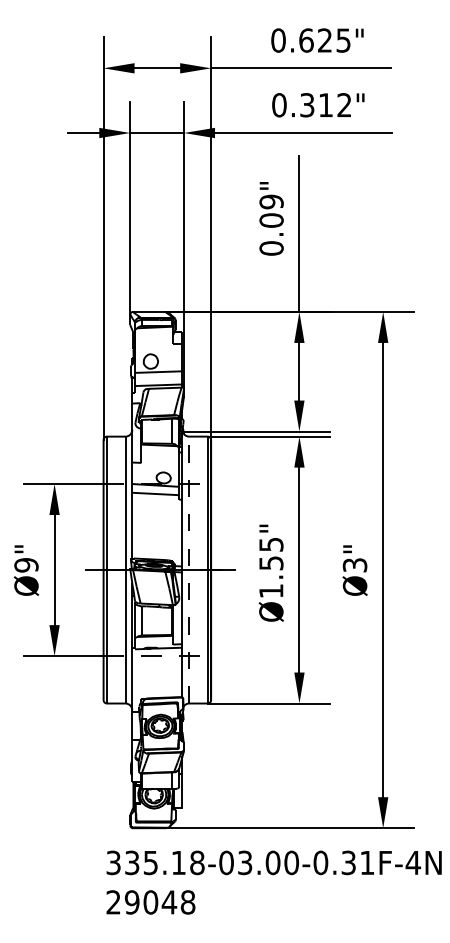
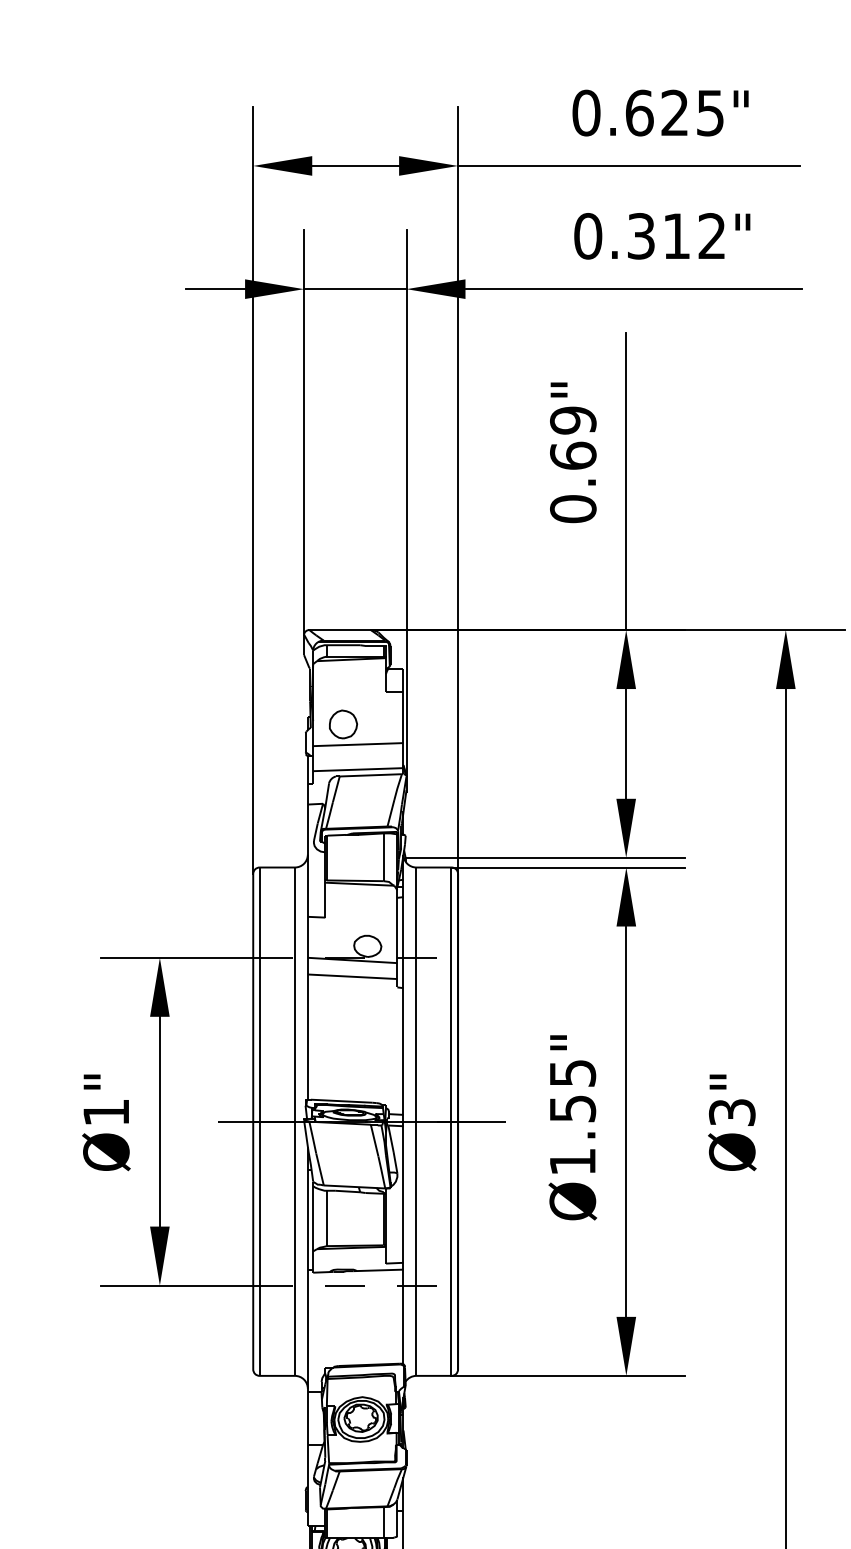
text: (271, 220) -> (573, 455), 0.09" -> 0.69"
text: (26, 565) -> (106, 1112), Ø9" -> Ø1"
line: (189, 569) -> (416, 1120), dashed -> solid

